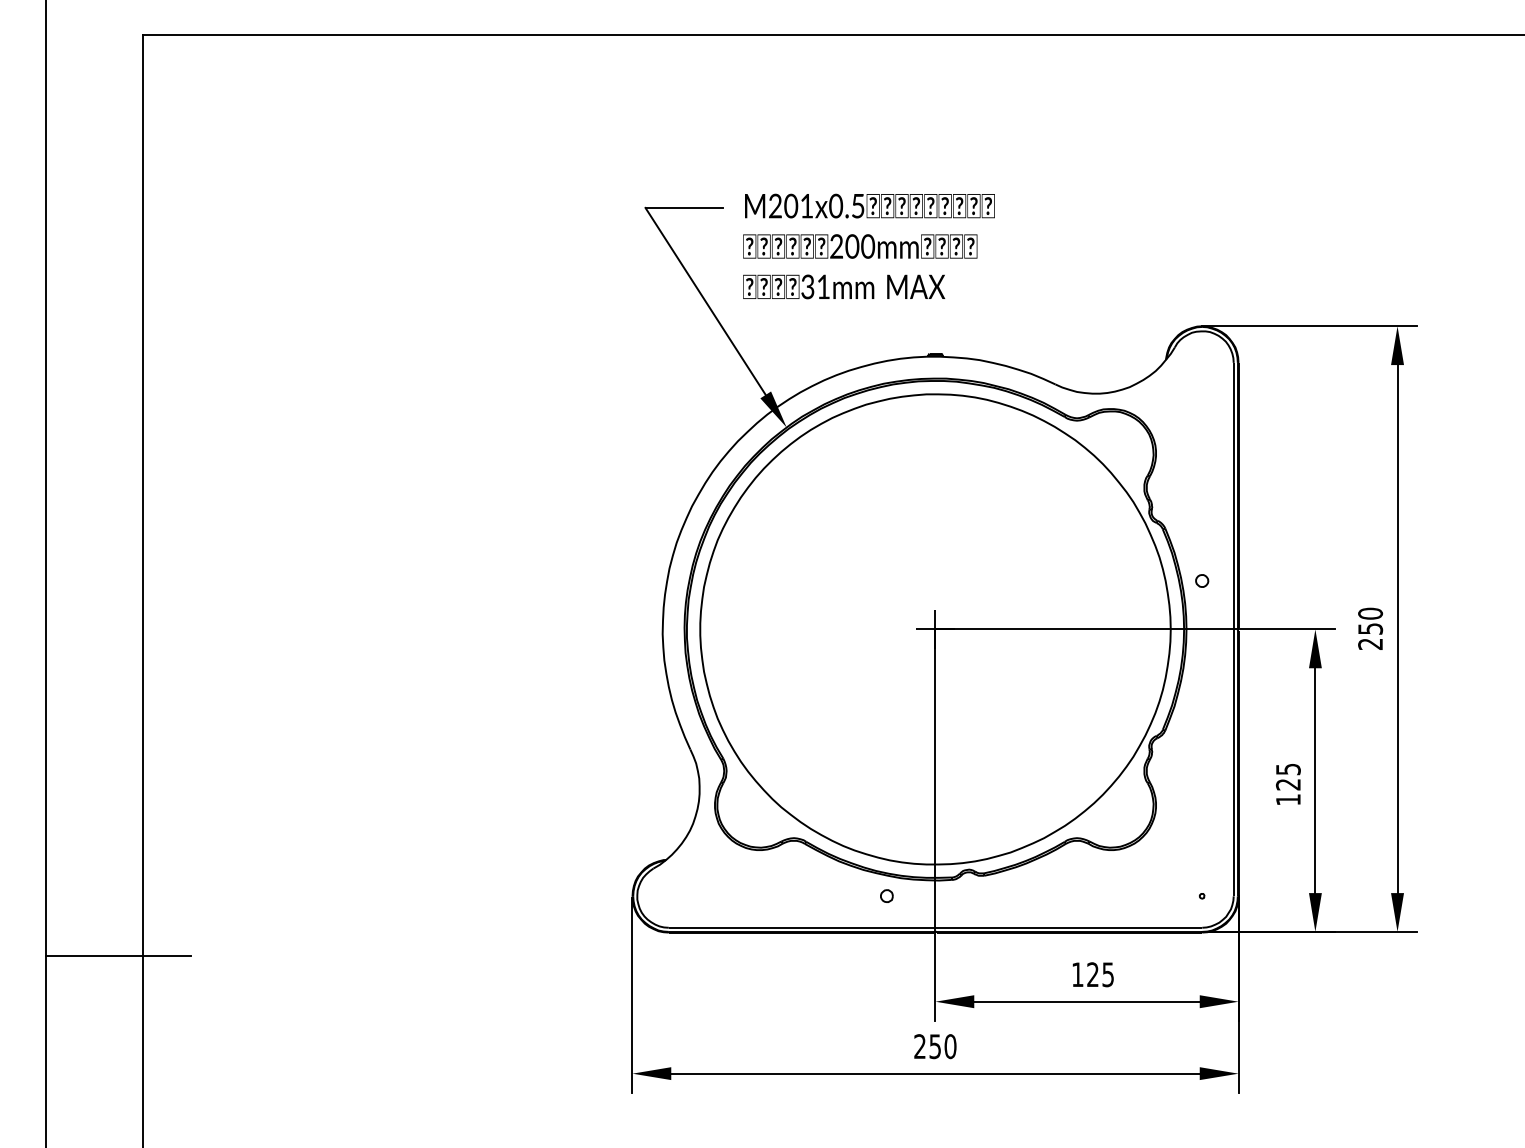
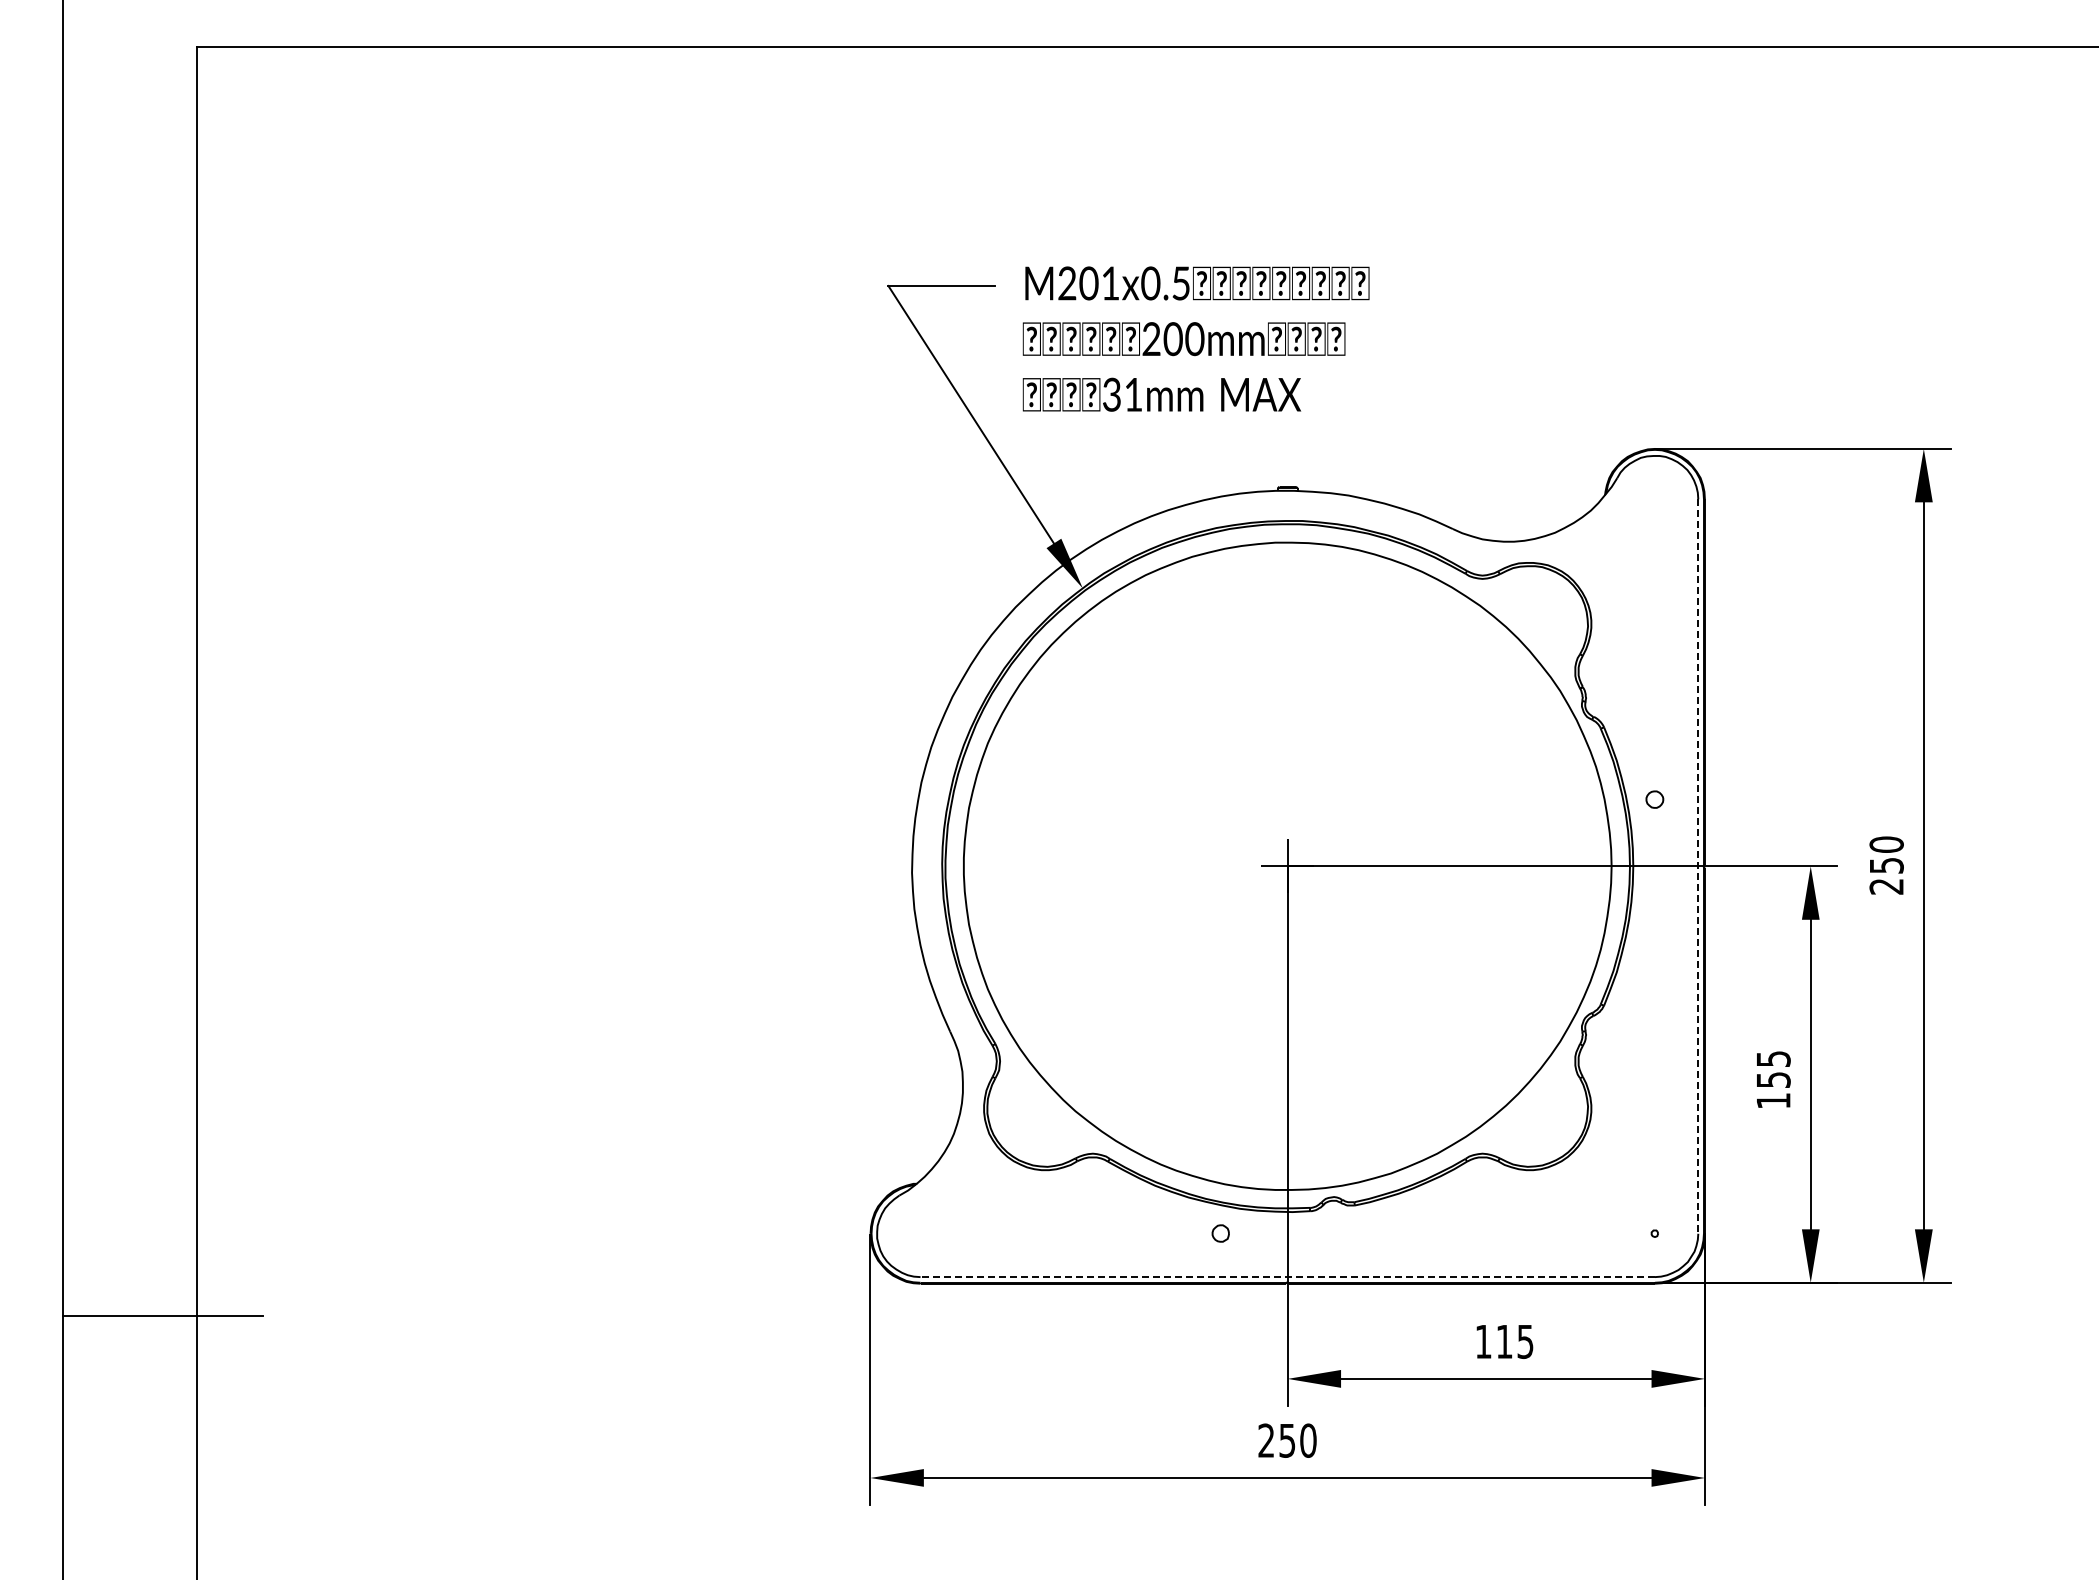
line: (1233, 630) -> (1698, 867), solid -> dashed
text: (1288, 784) -> (1773, 1080), 125 -> 155
line: (935, 928) -> (1287, 1277), solid -> dashed
text: (1092, 974) -> (1504, 1341), 125 -> 115

